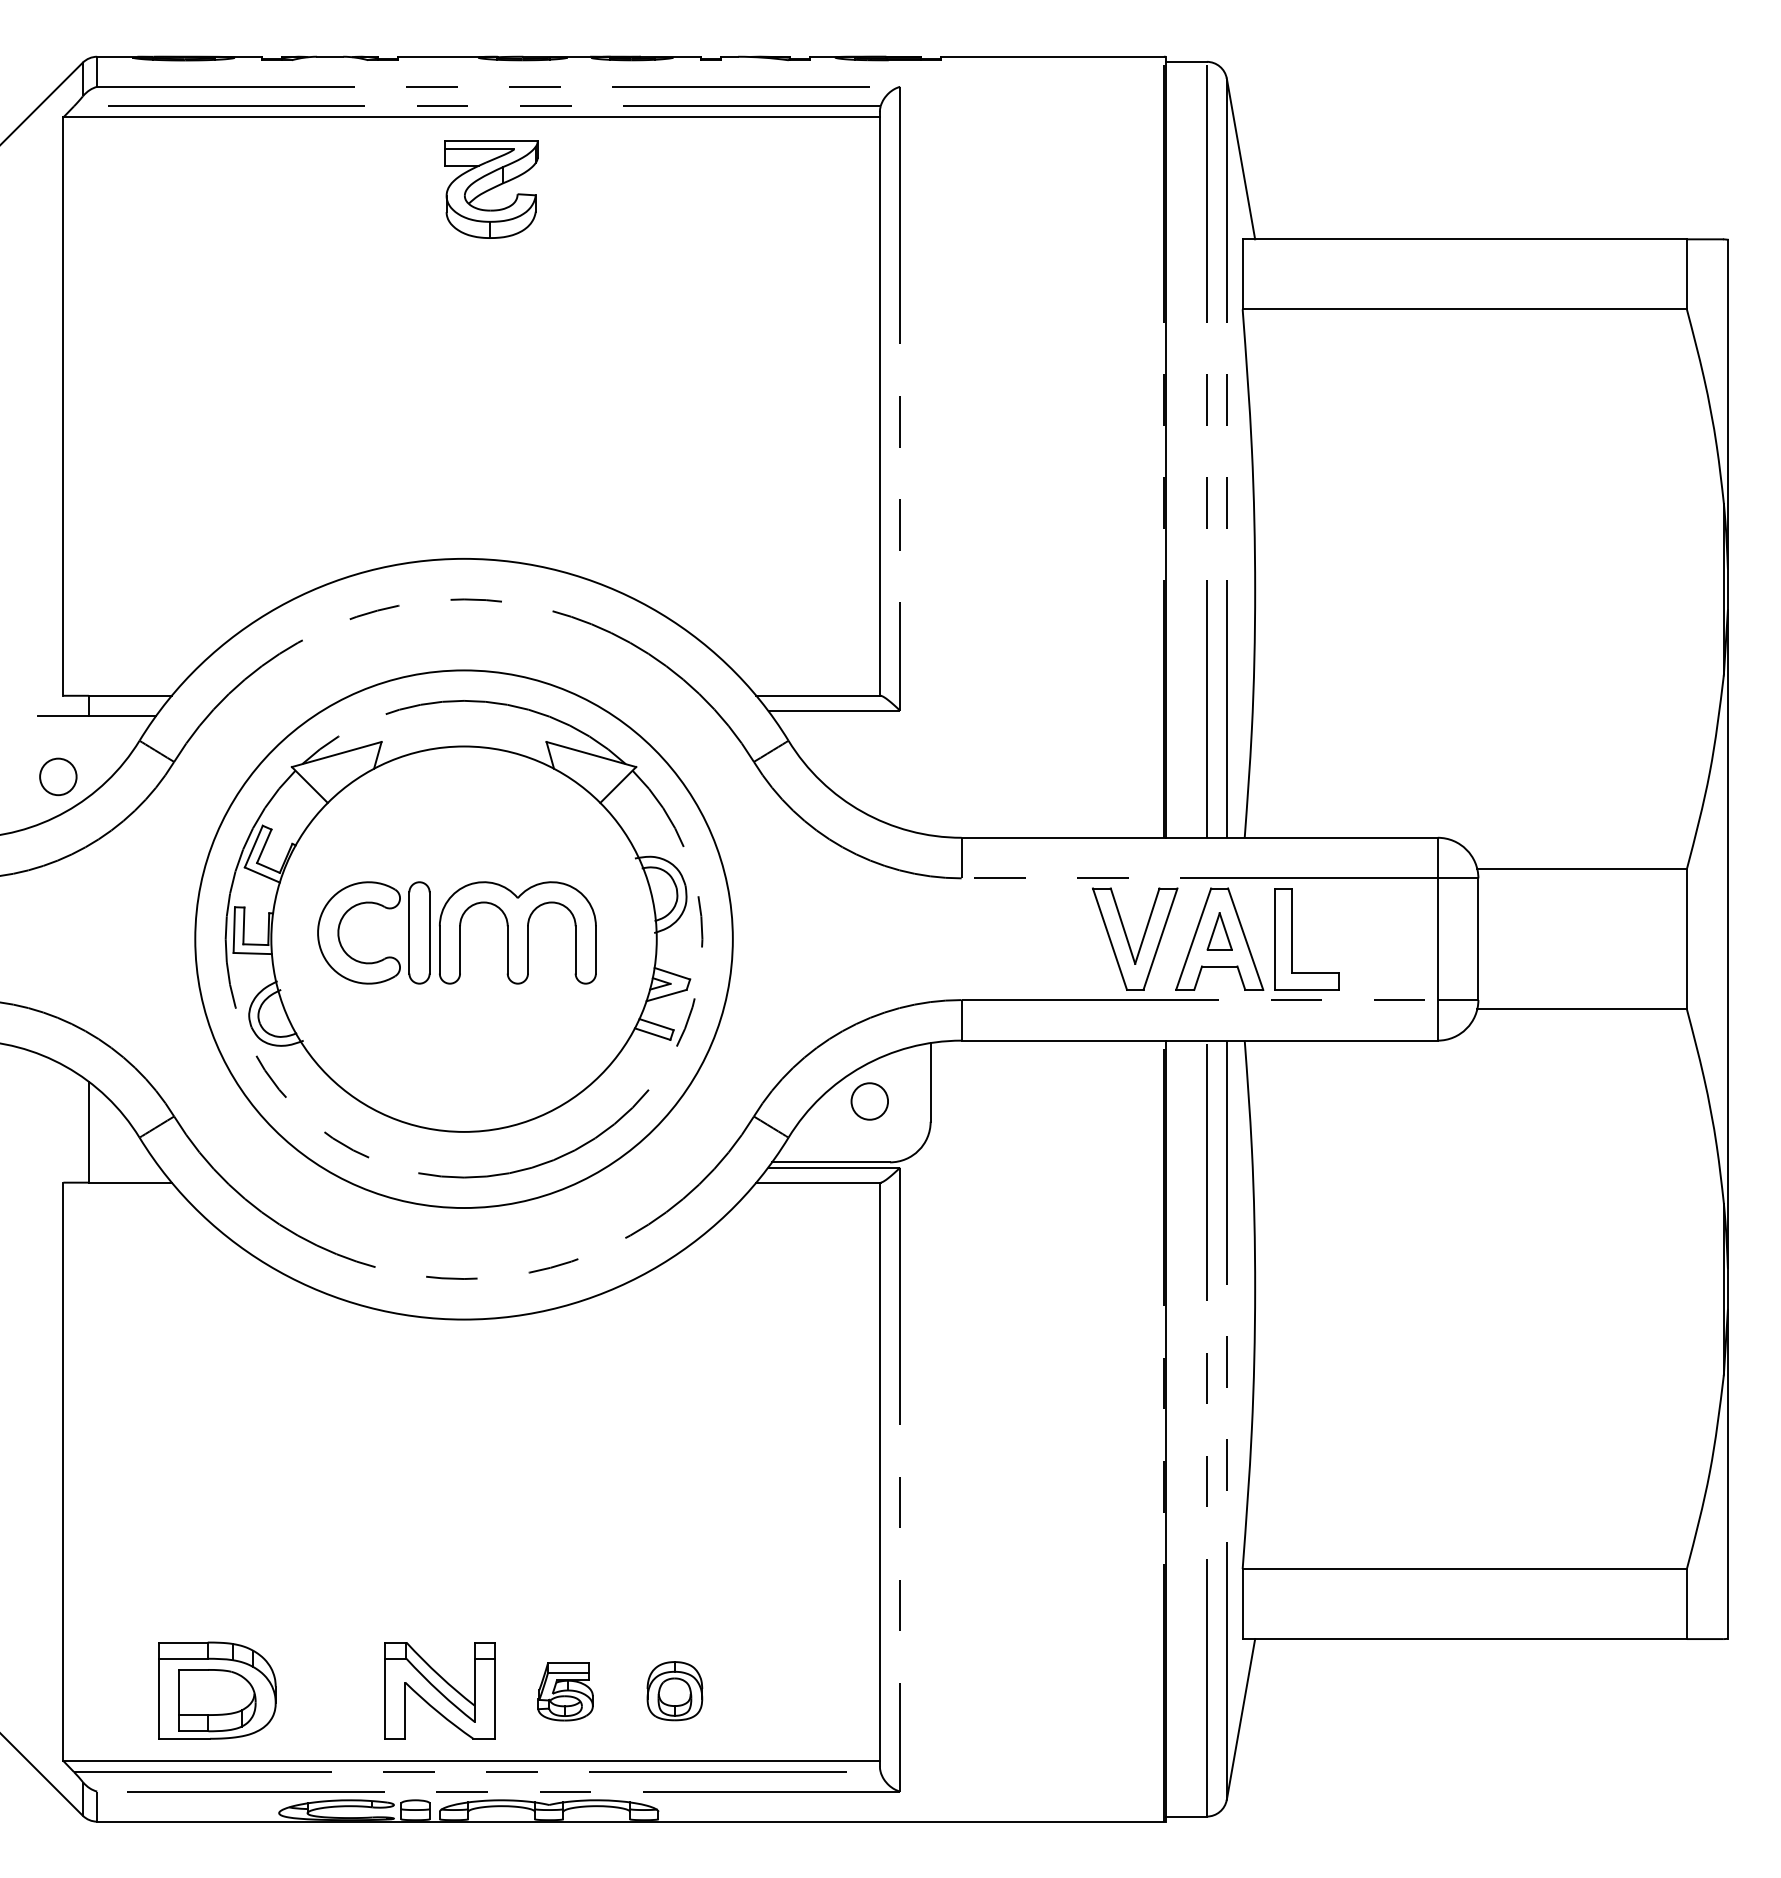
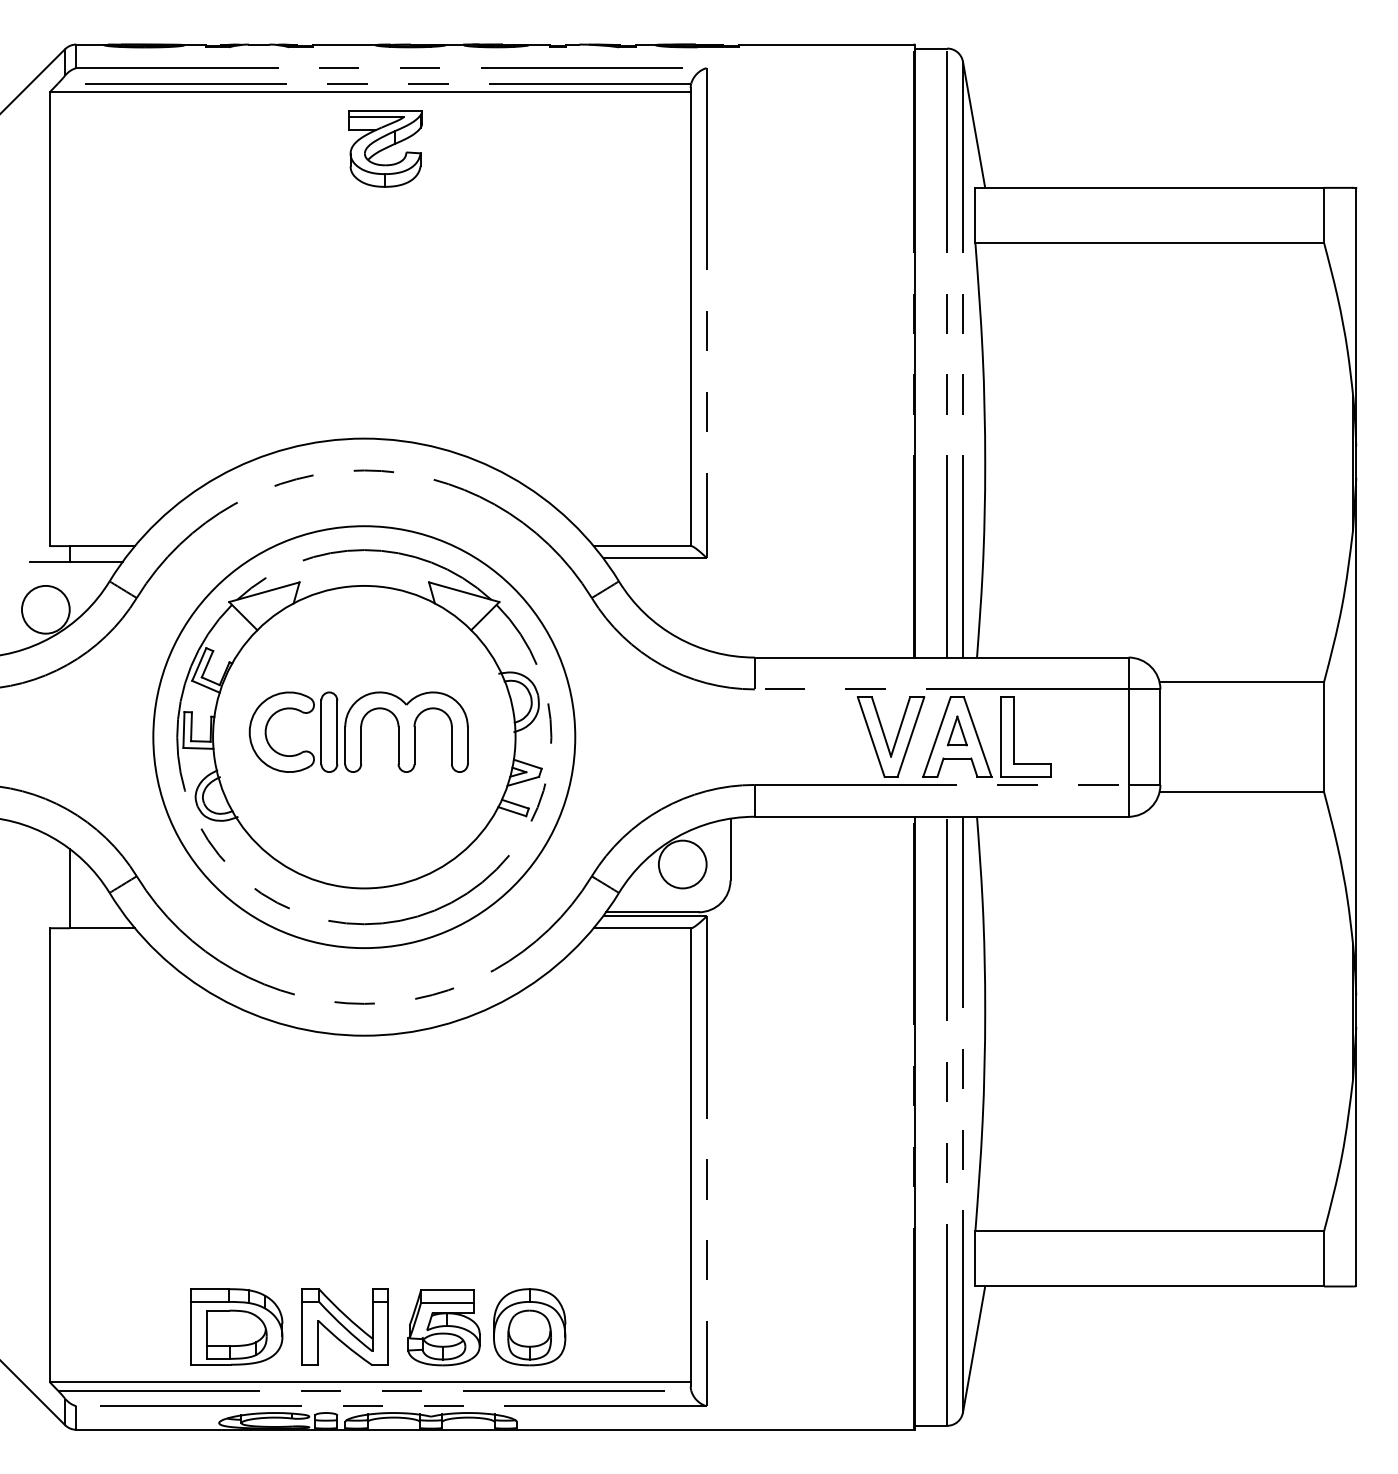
circle: (57, 776) -> (45, 609), size x1.67
circle: (869, 1101) -> (682, 864), size x1.67
part: (217, 1690) -> (236, 1326), moved
part: (564, 1691) -> (443, 1327), size x1.67
part: (674, 1691) -> (529, 1327), size x1.67

